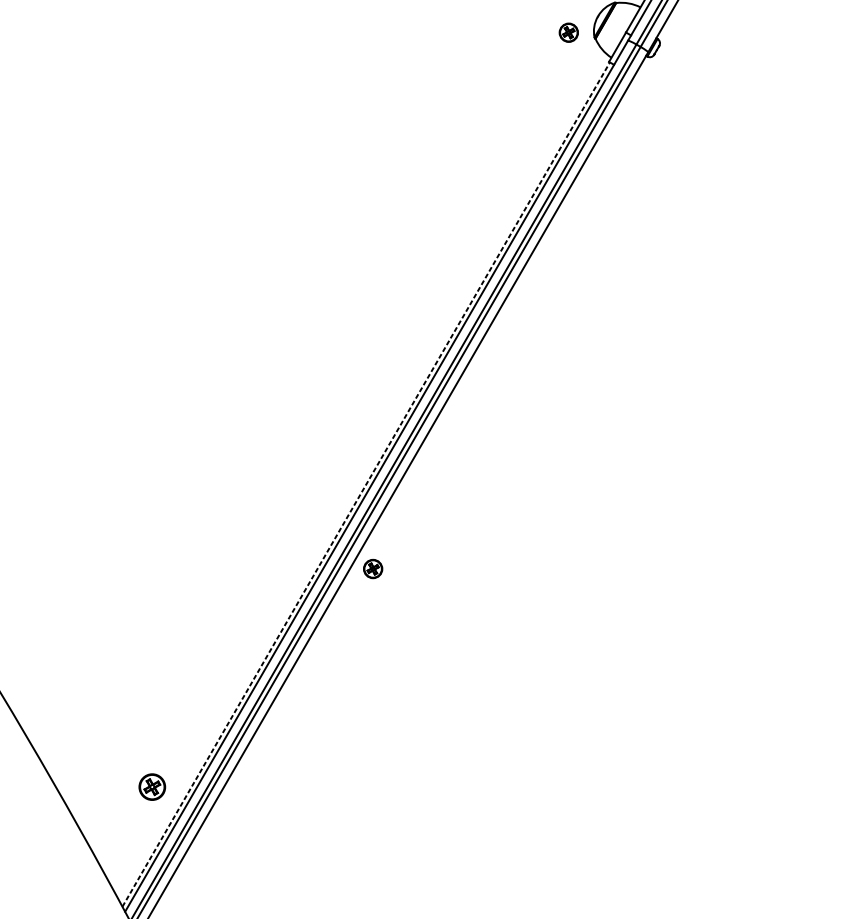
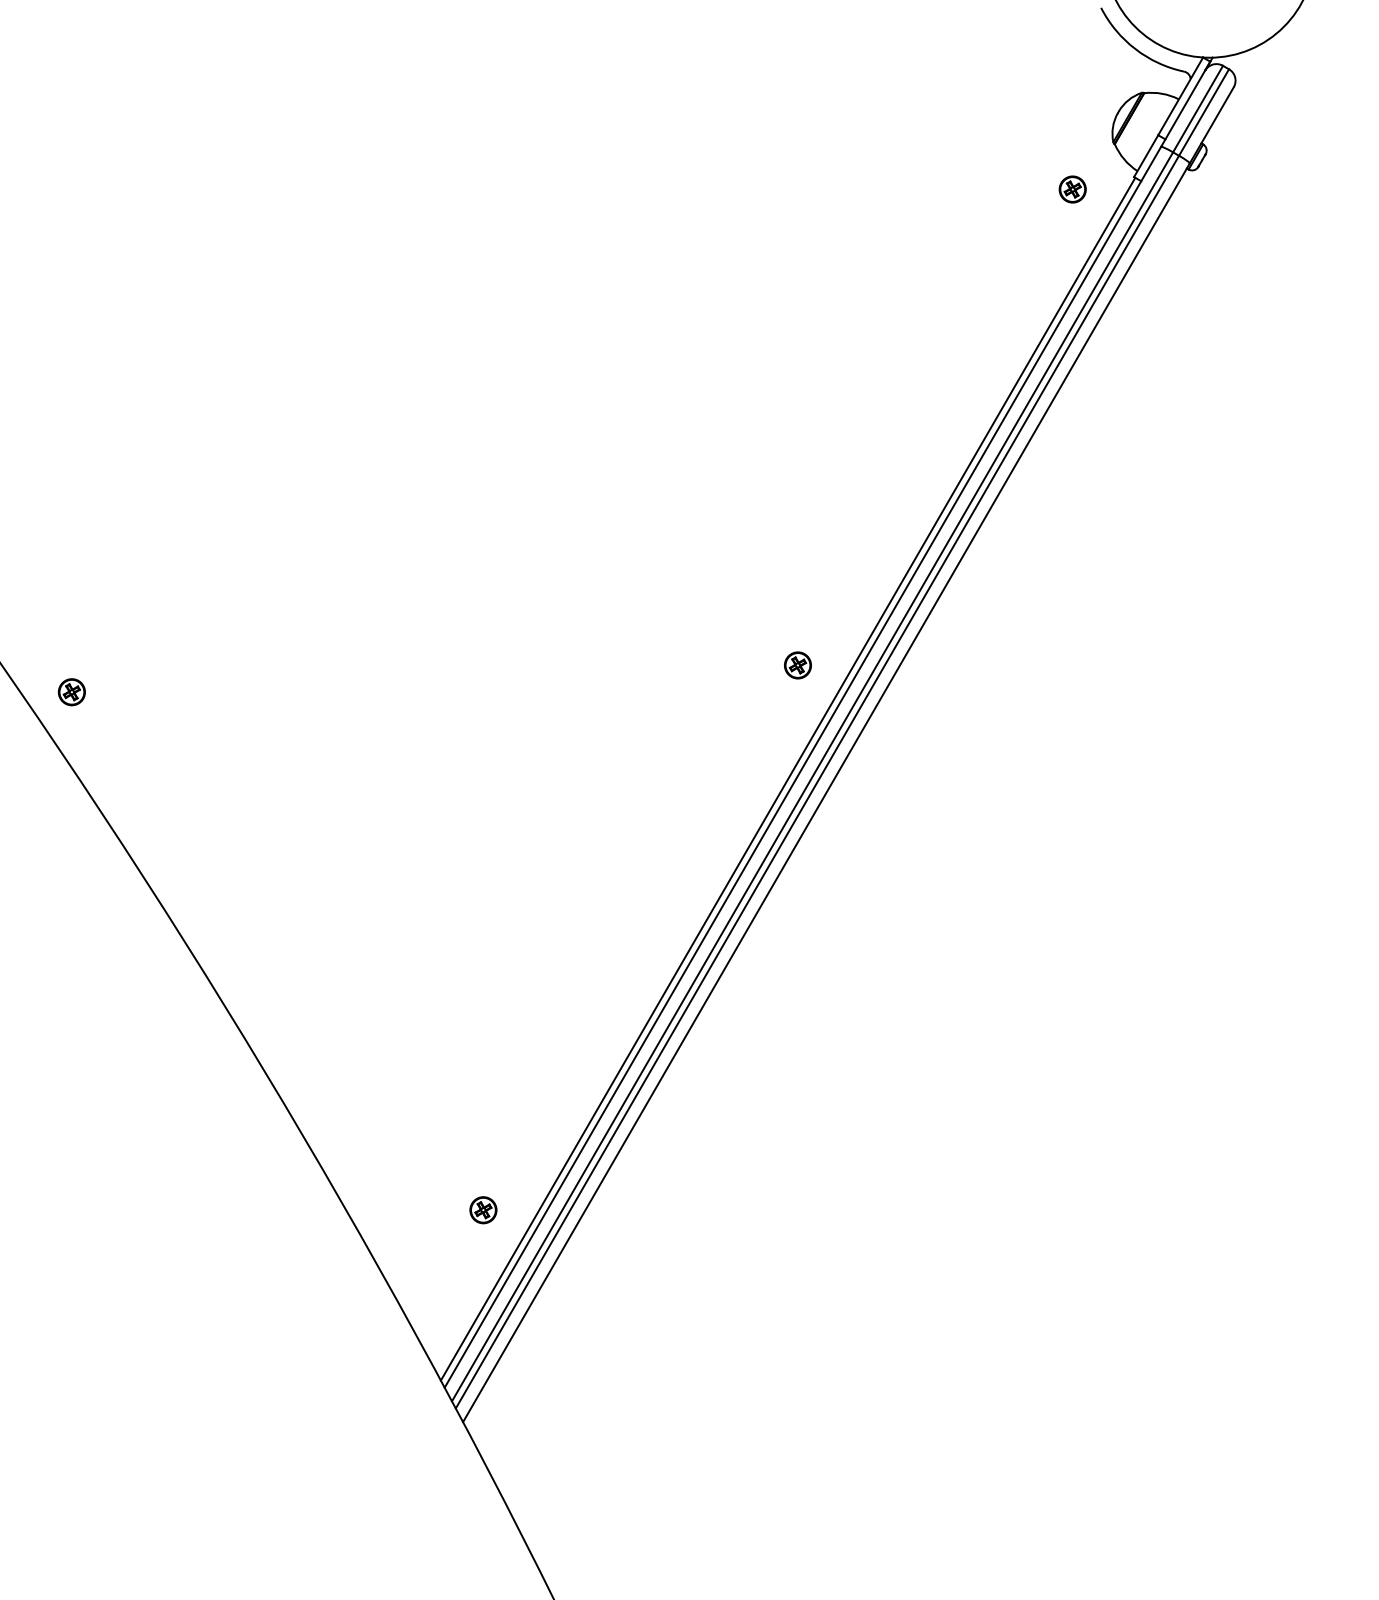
part: (568, 32) -> (1072, 189), moved
line: (366, 484) -> (788, 778), dashed -> solid
part: (372, 569) -> (797, 665), moved
part: (152, 787) -> (483, 1210), size x0.71

